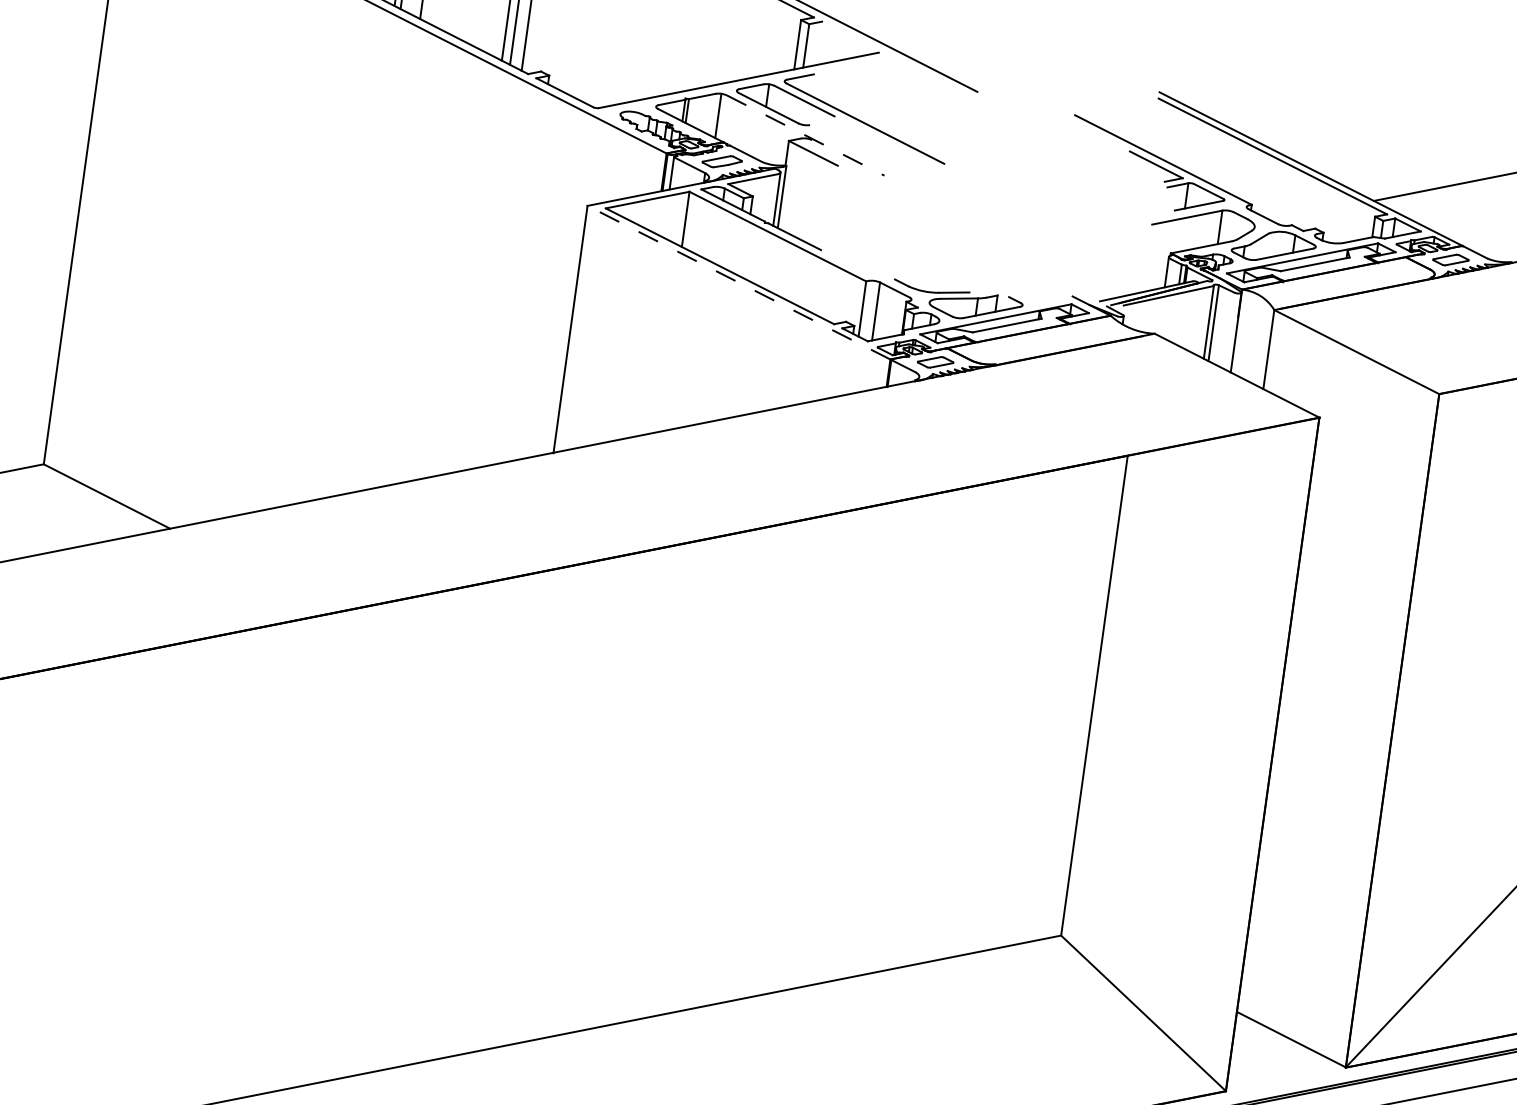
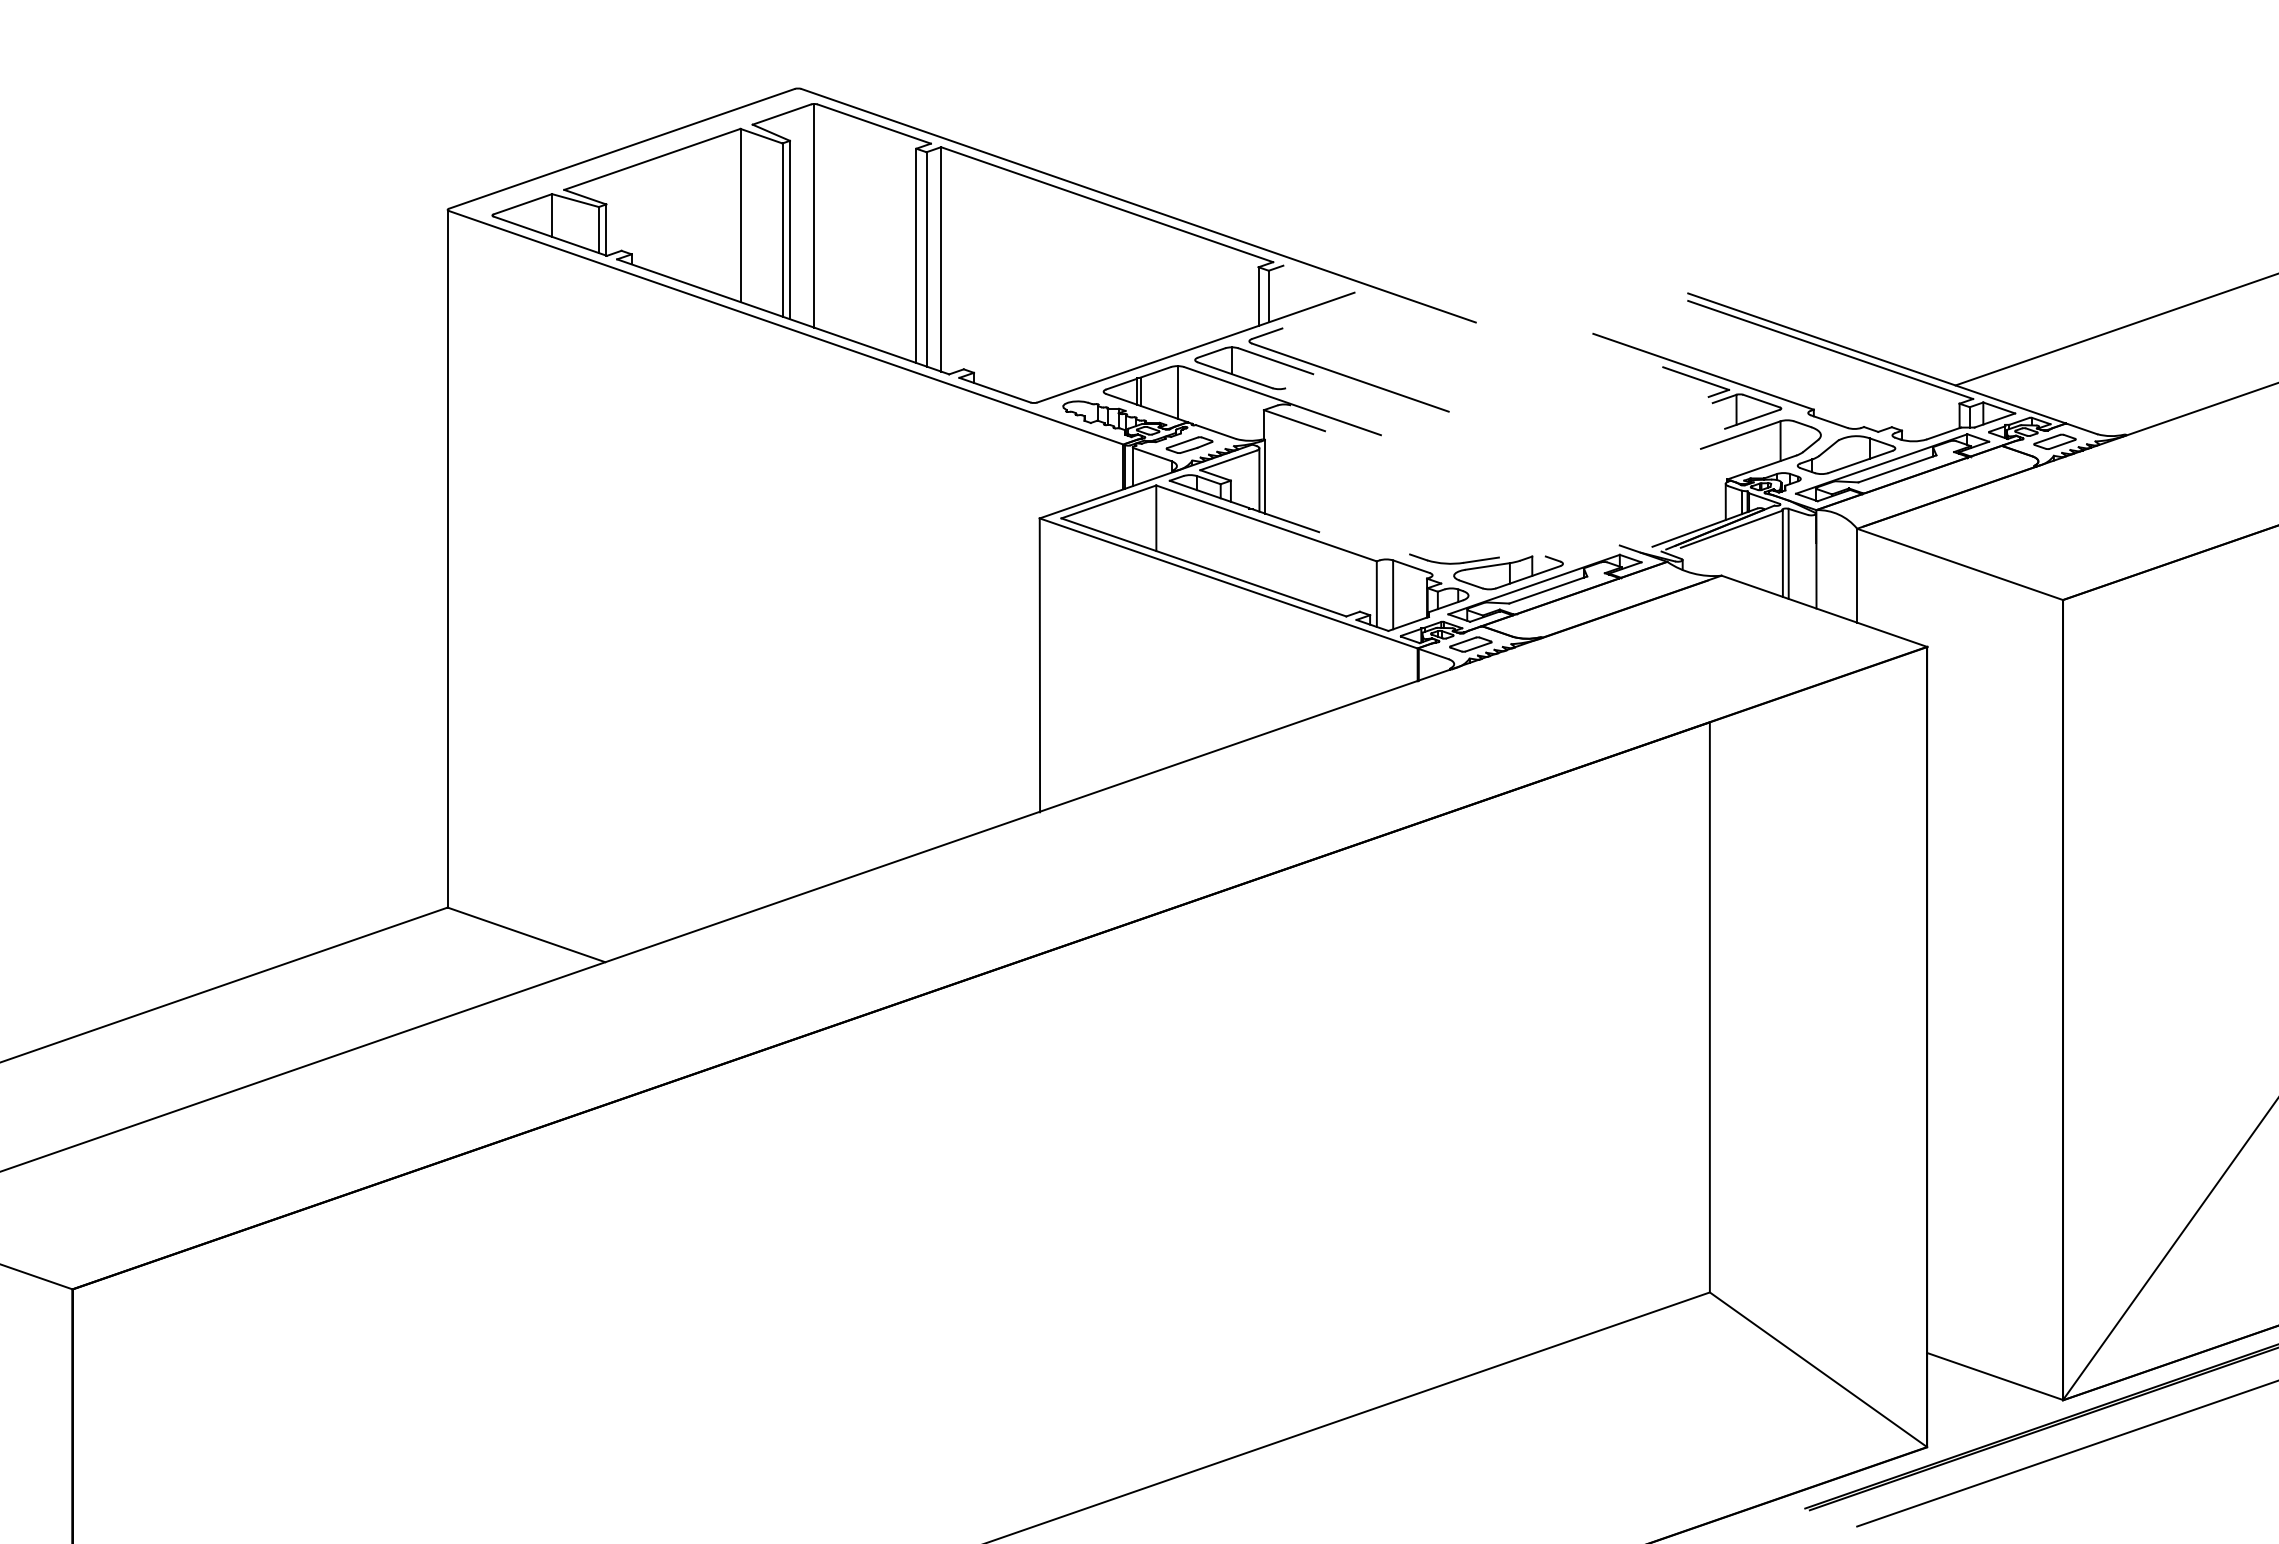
line: (805, 135) -> (1282, 401), dashed -> solid
line: (738, 282) -> (1228, 583), dashed -> solid

